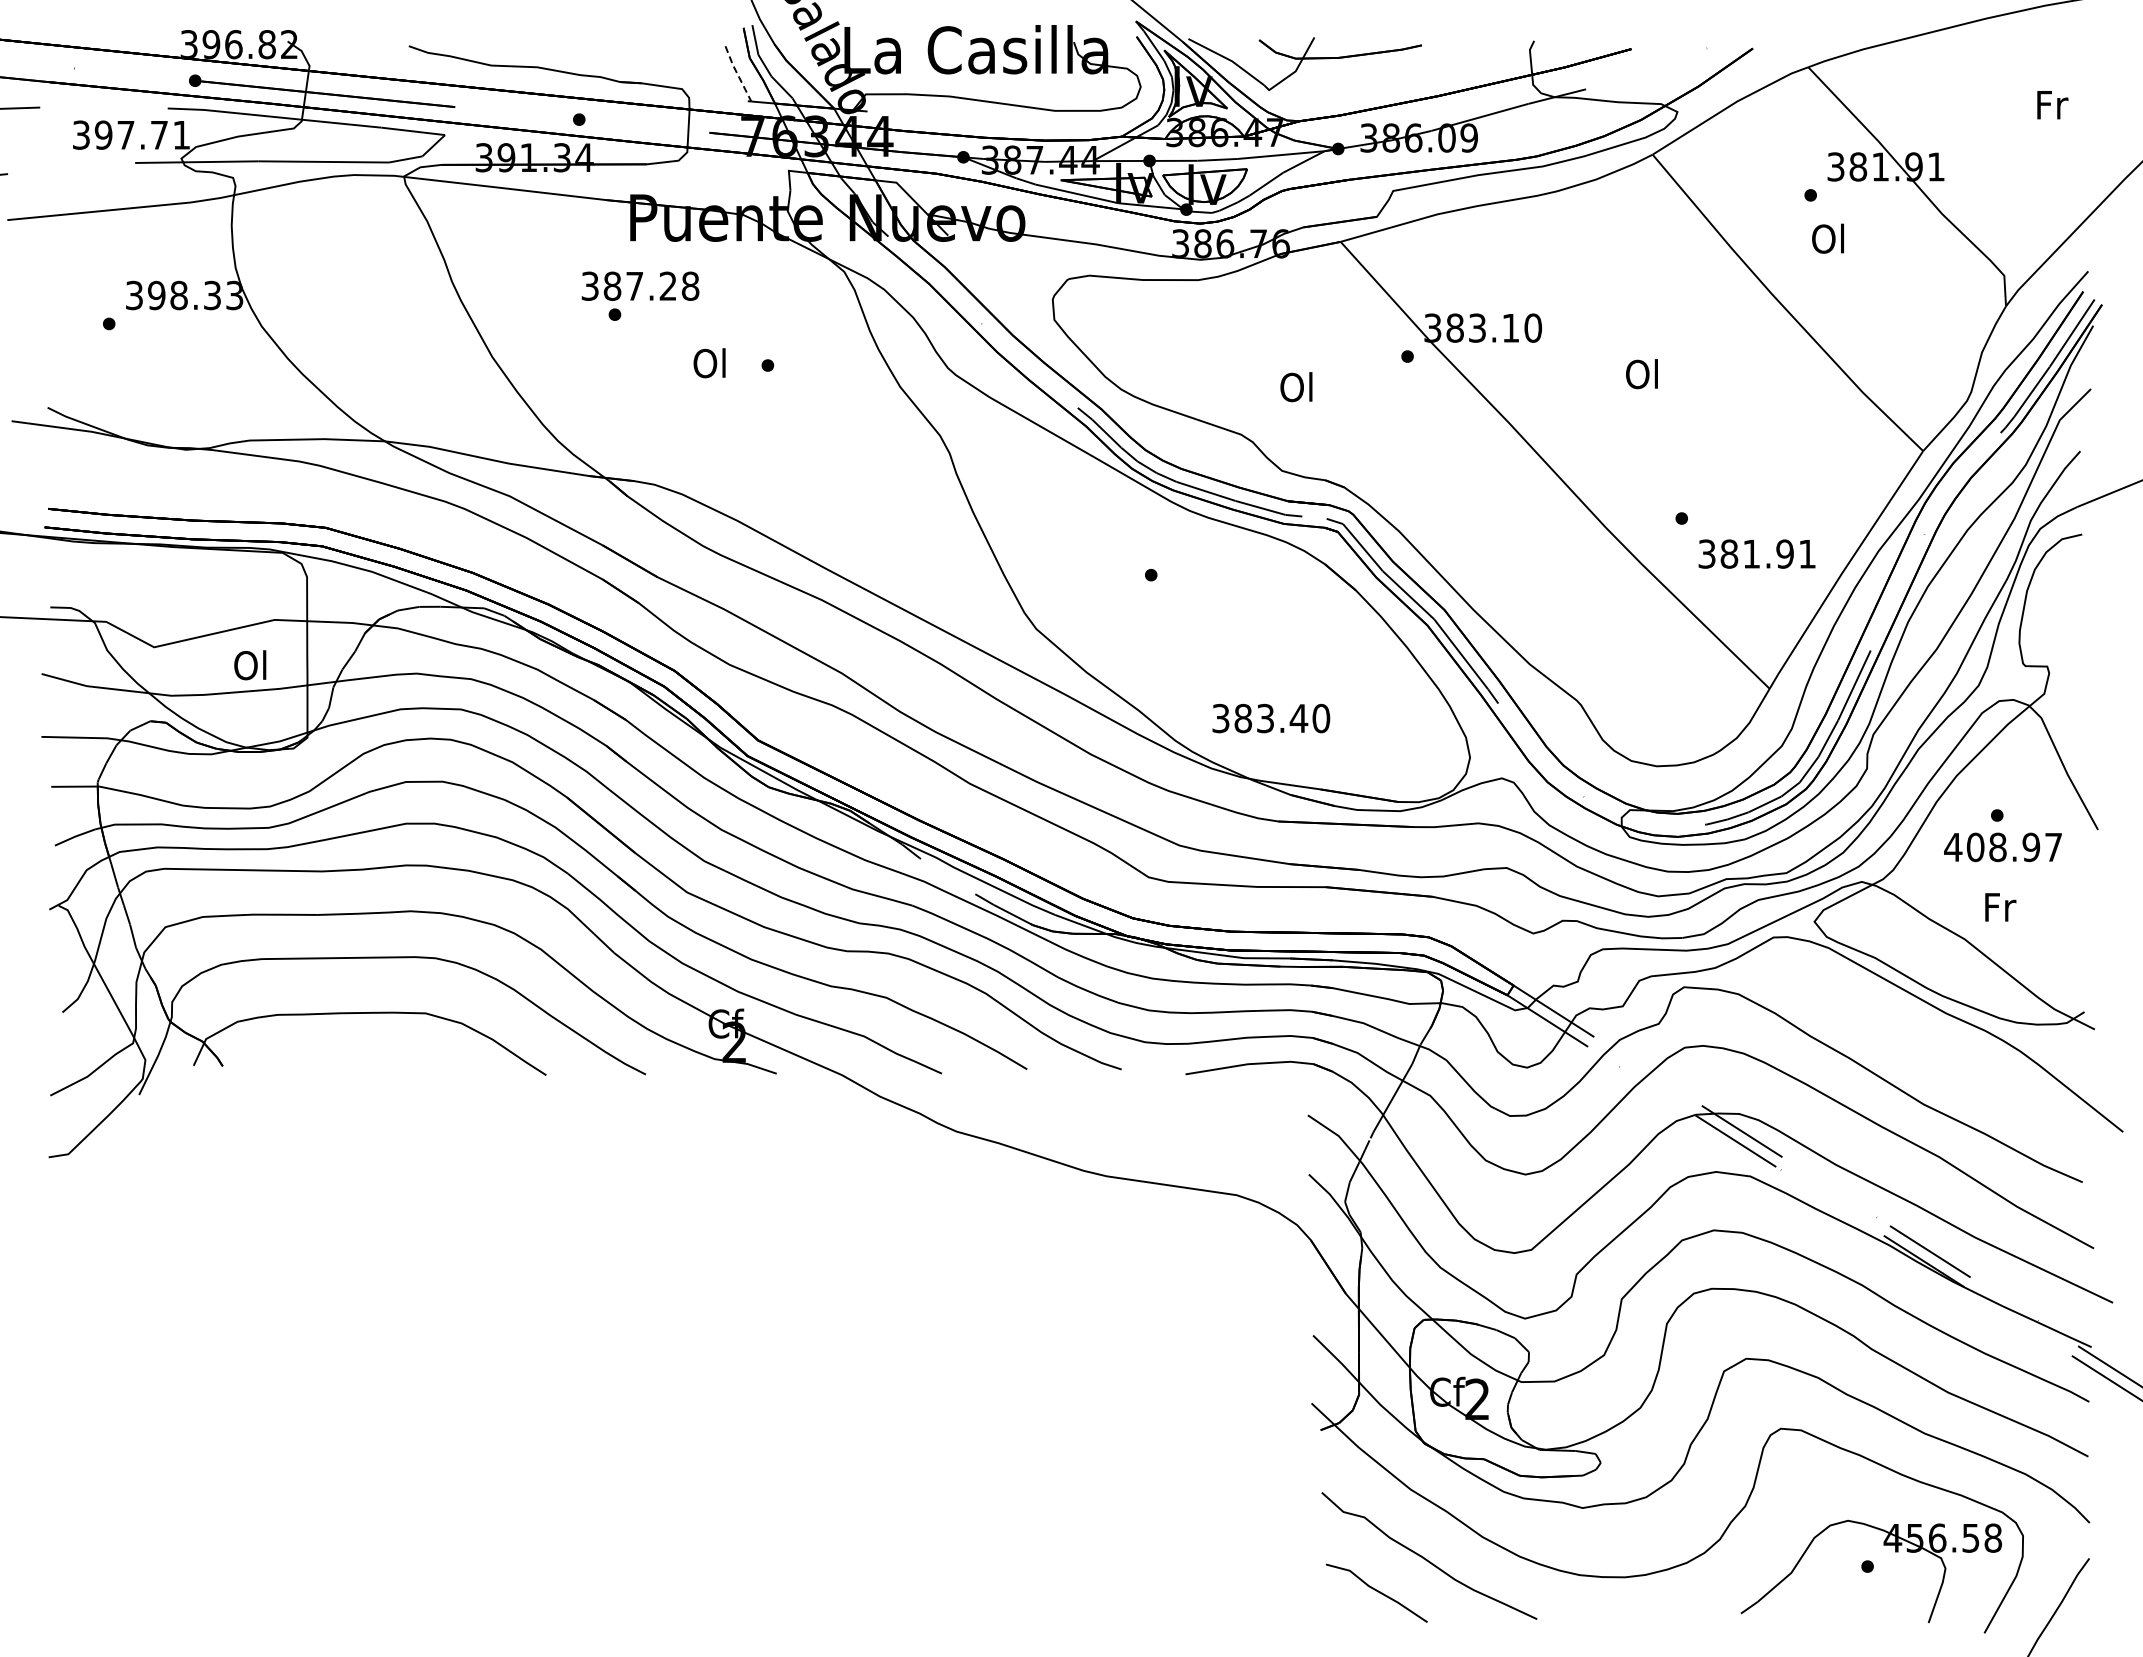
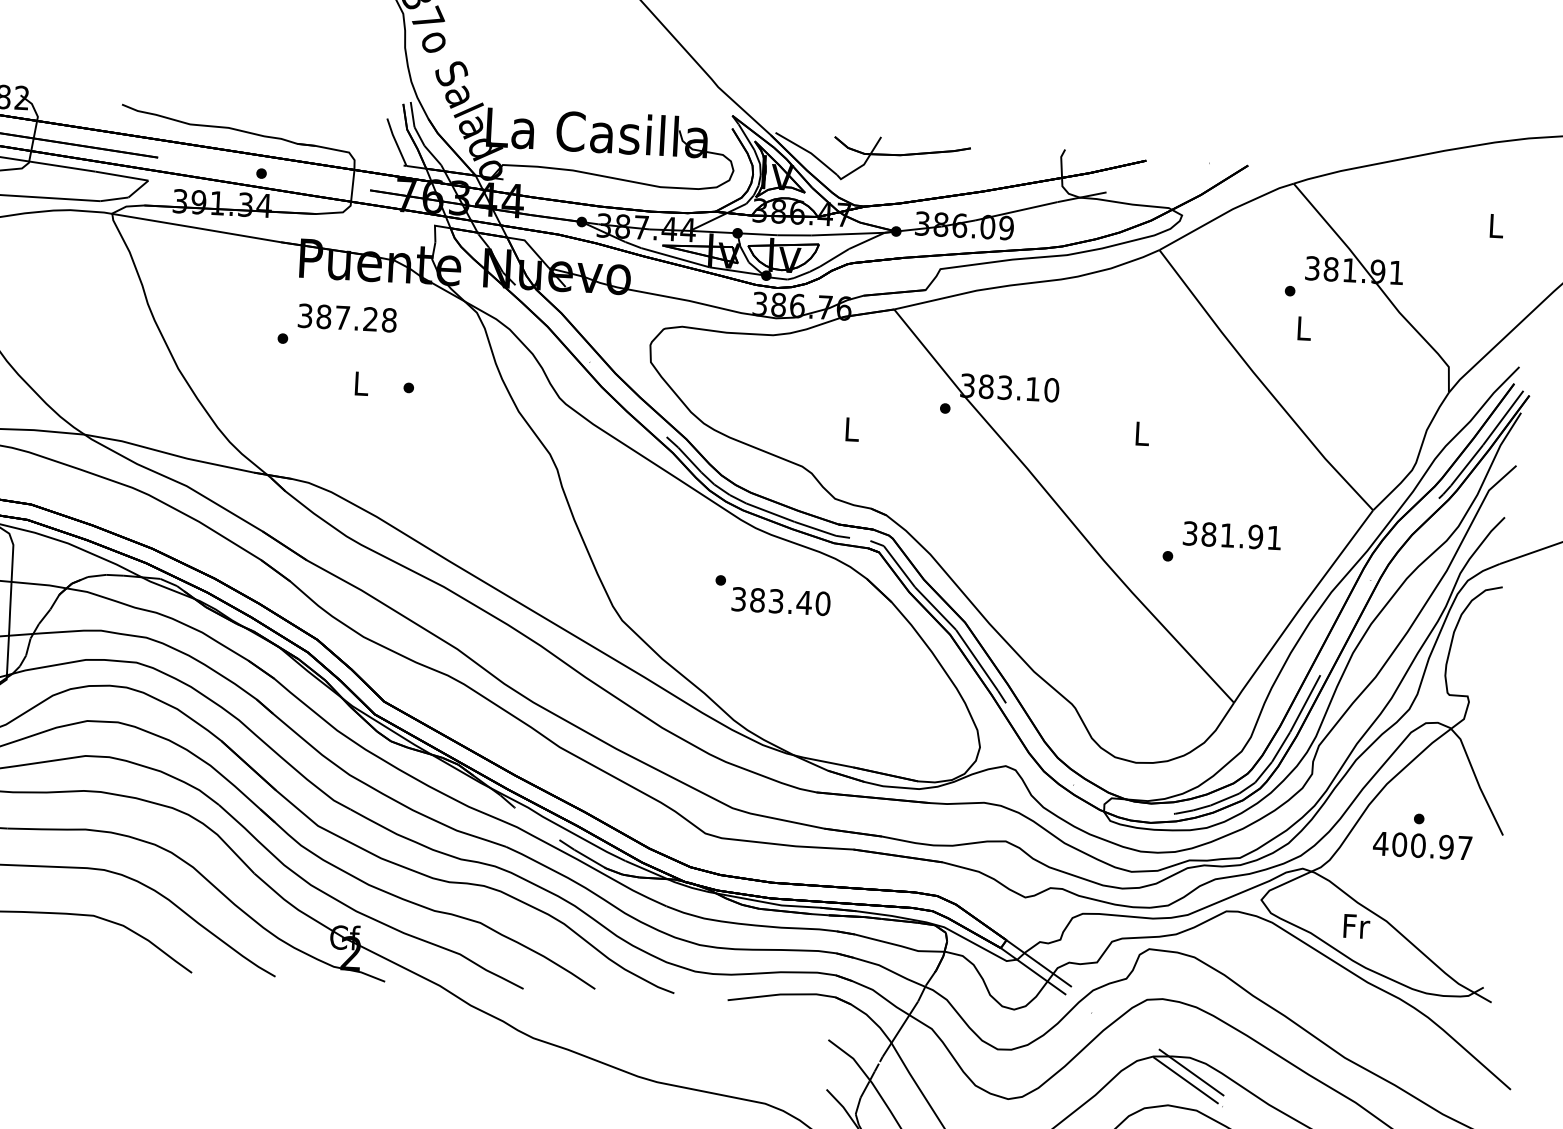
line: (737, 74) -> (396, 142), dashed -> solid
text: (2052, 105) -> (1496, 226), Fr -> L
text: (1827, 238) -> (1302, 328), Ol -> L
text: (640, 285) -> (347, 317), moved
text: (709, 363) -> (359, 383), Ol -> L
text: (1641, 374) -> (1140, 433), Ol -> L
text: (1296, 387) -> (850, 429), Ol -> L
text: (1756, 553) -> (1231, 535), moved
text: (1271, 718) -> (781, 601), moved
text: (1997, 847) -> (1418, 845), 408.97 -> 400.97
text: (2000, 907) -> (1356, 926), moved

